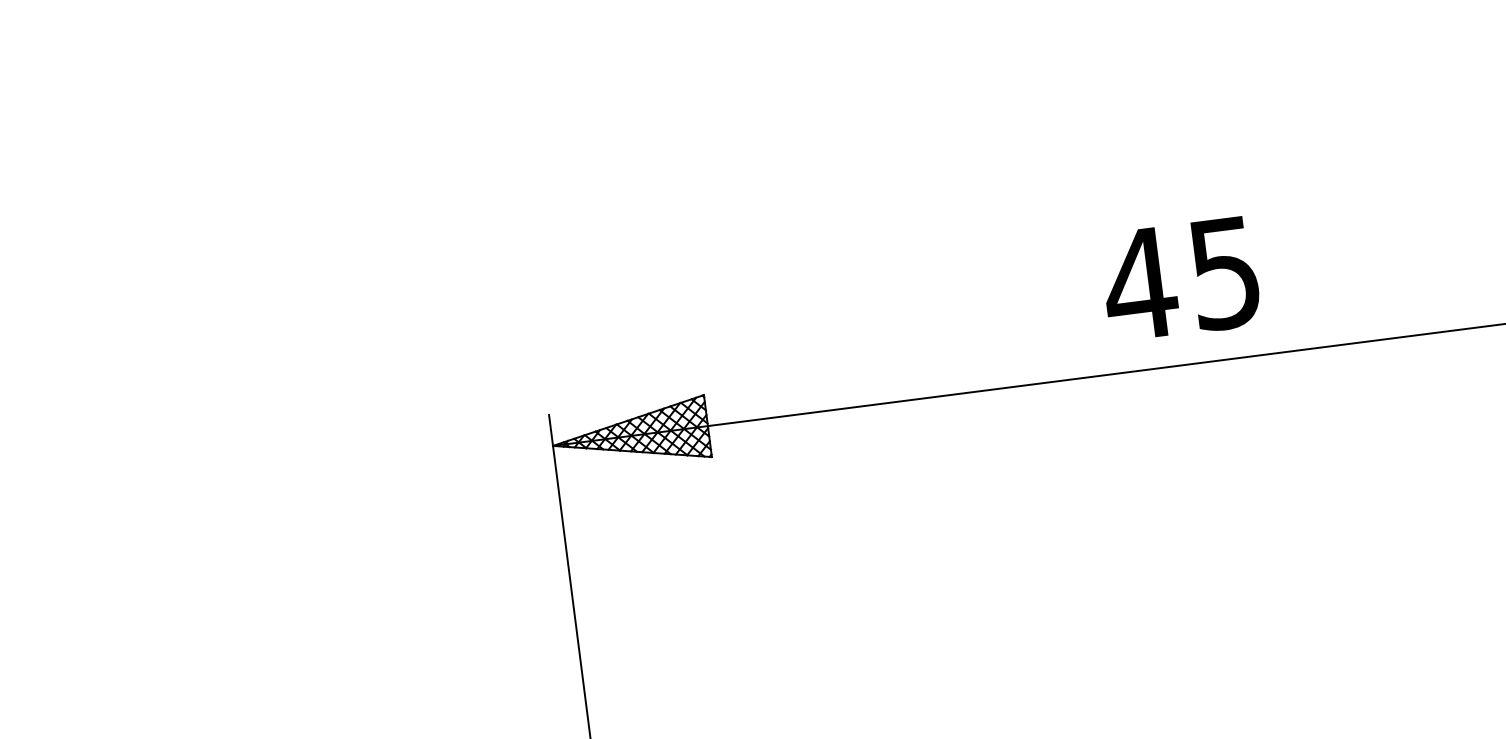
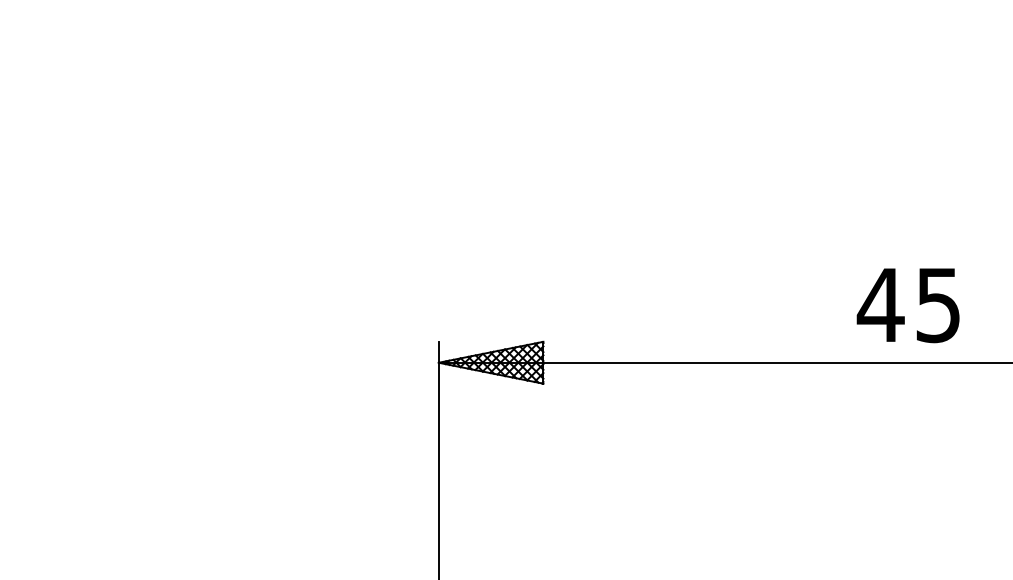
text: (1179, 279) -> (907, 305), moved

